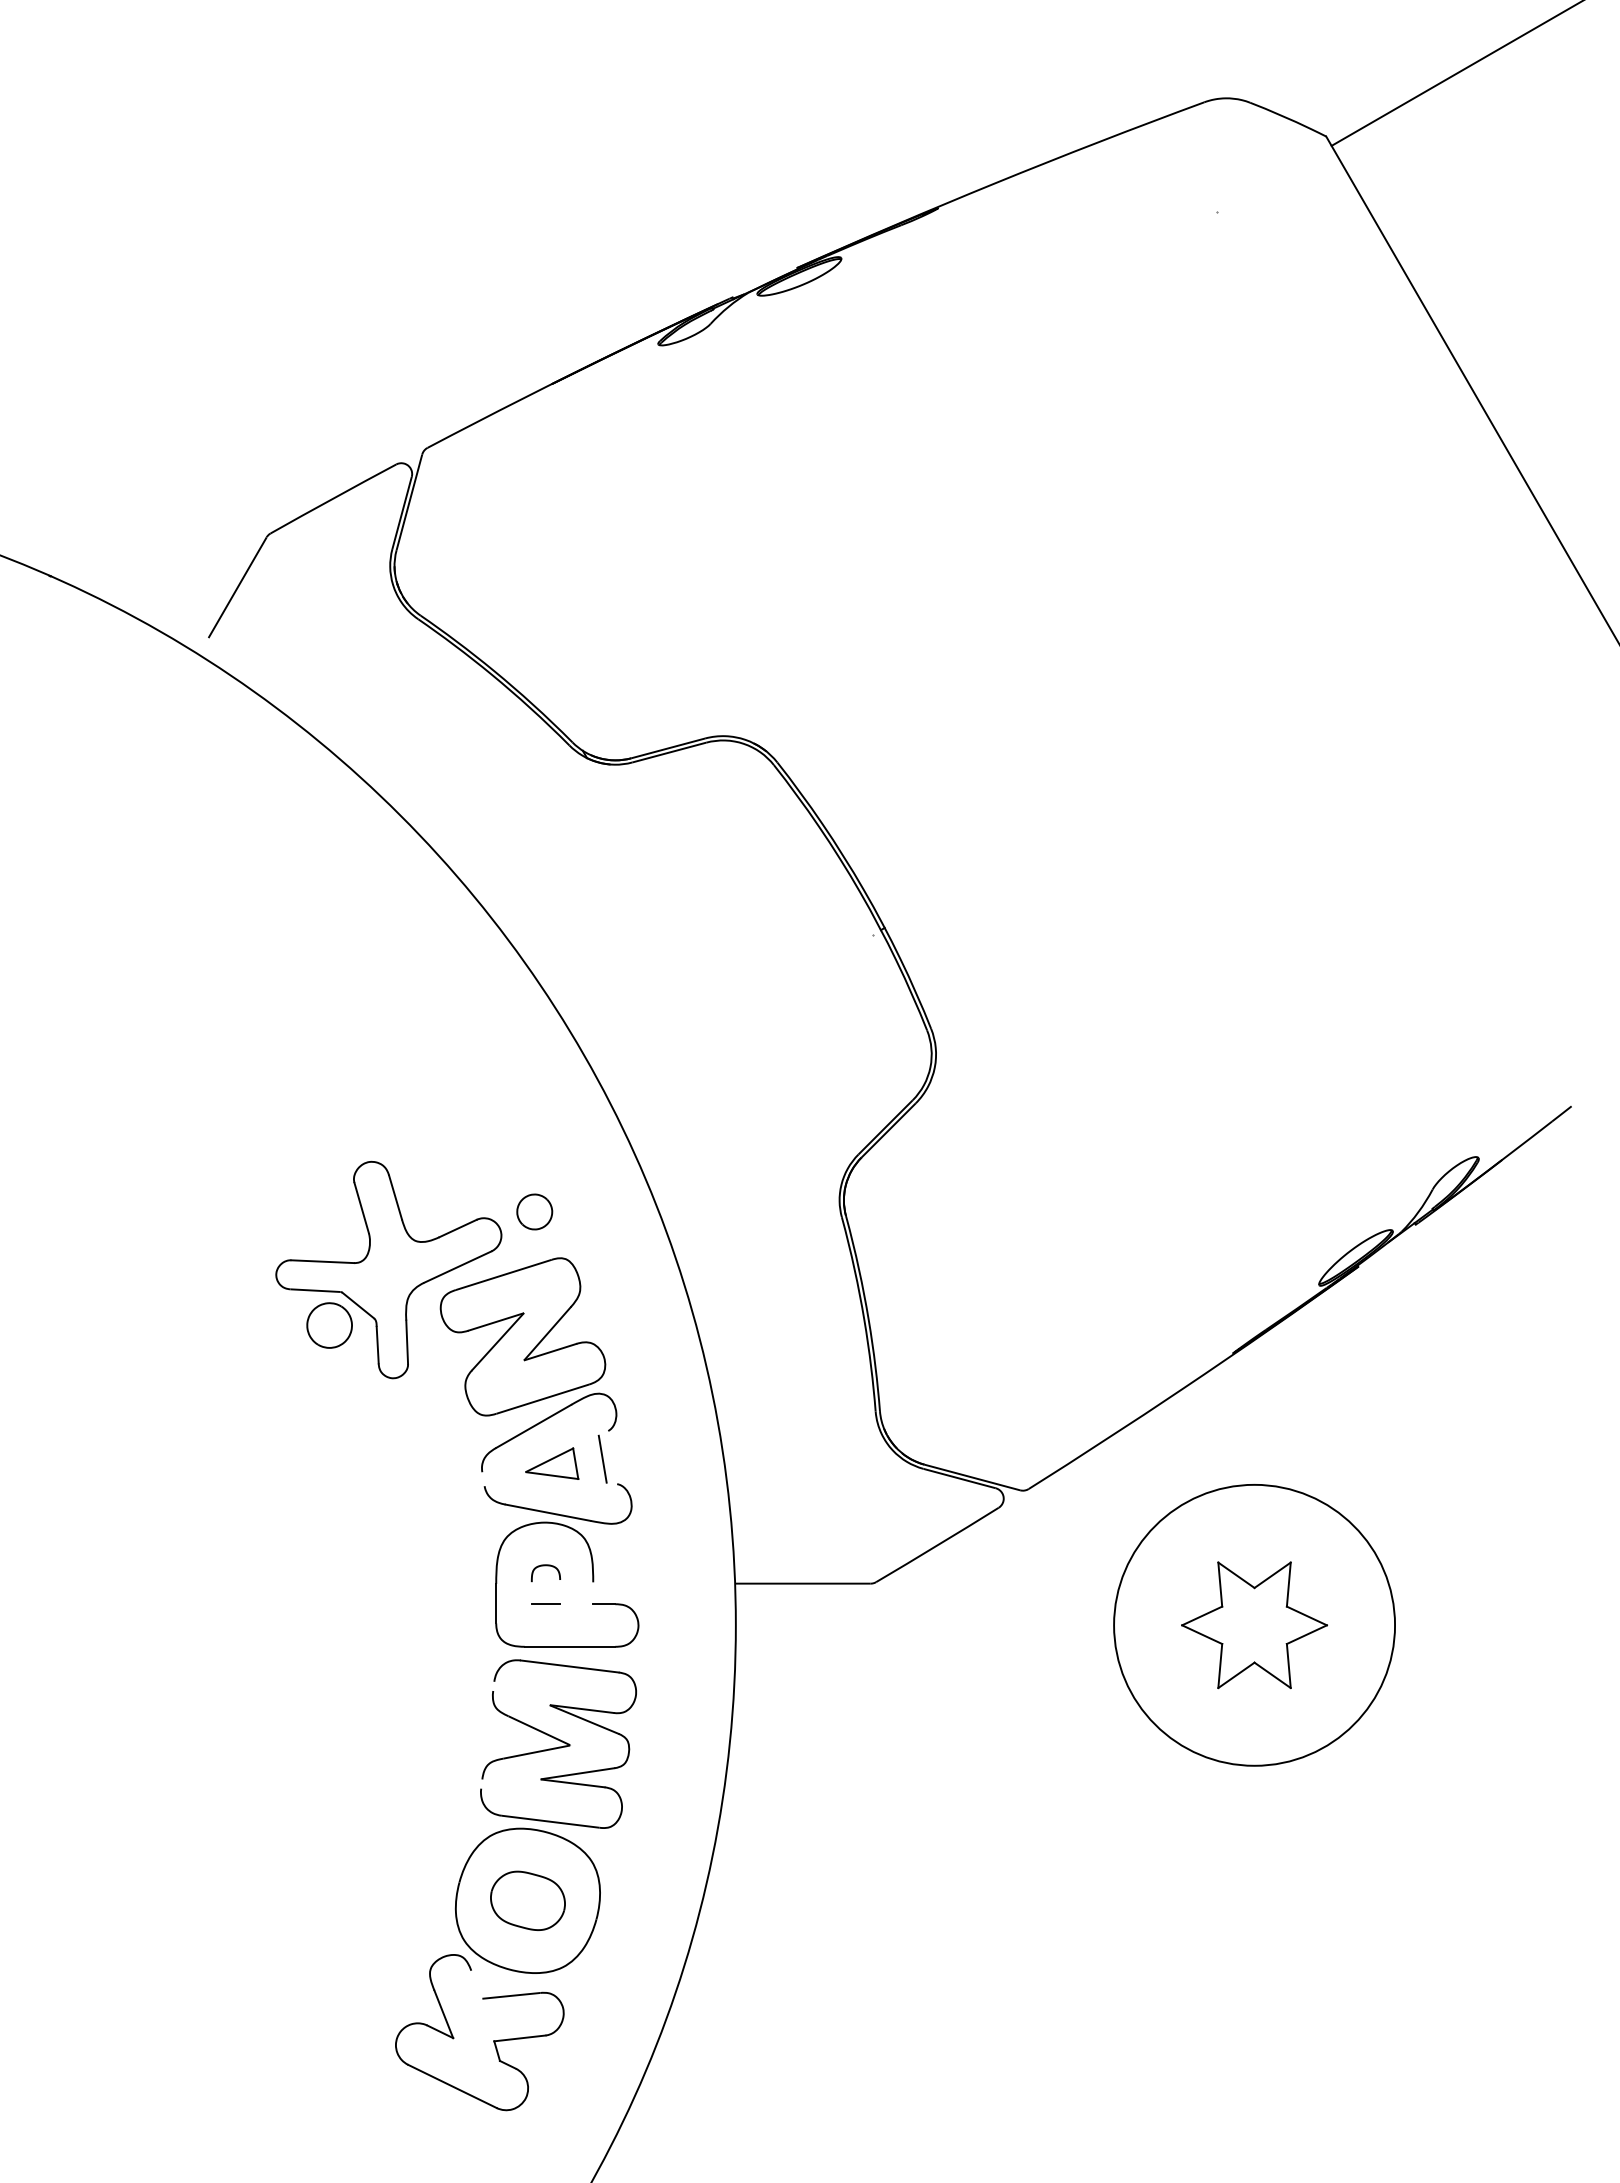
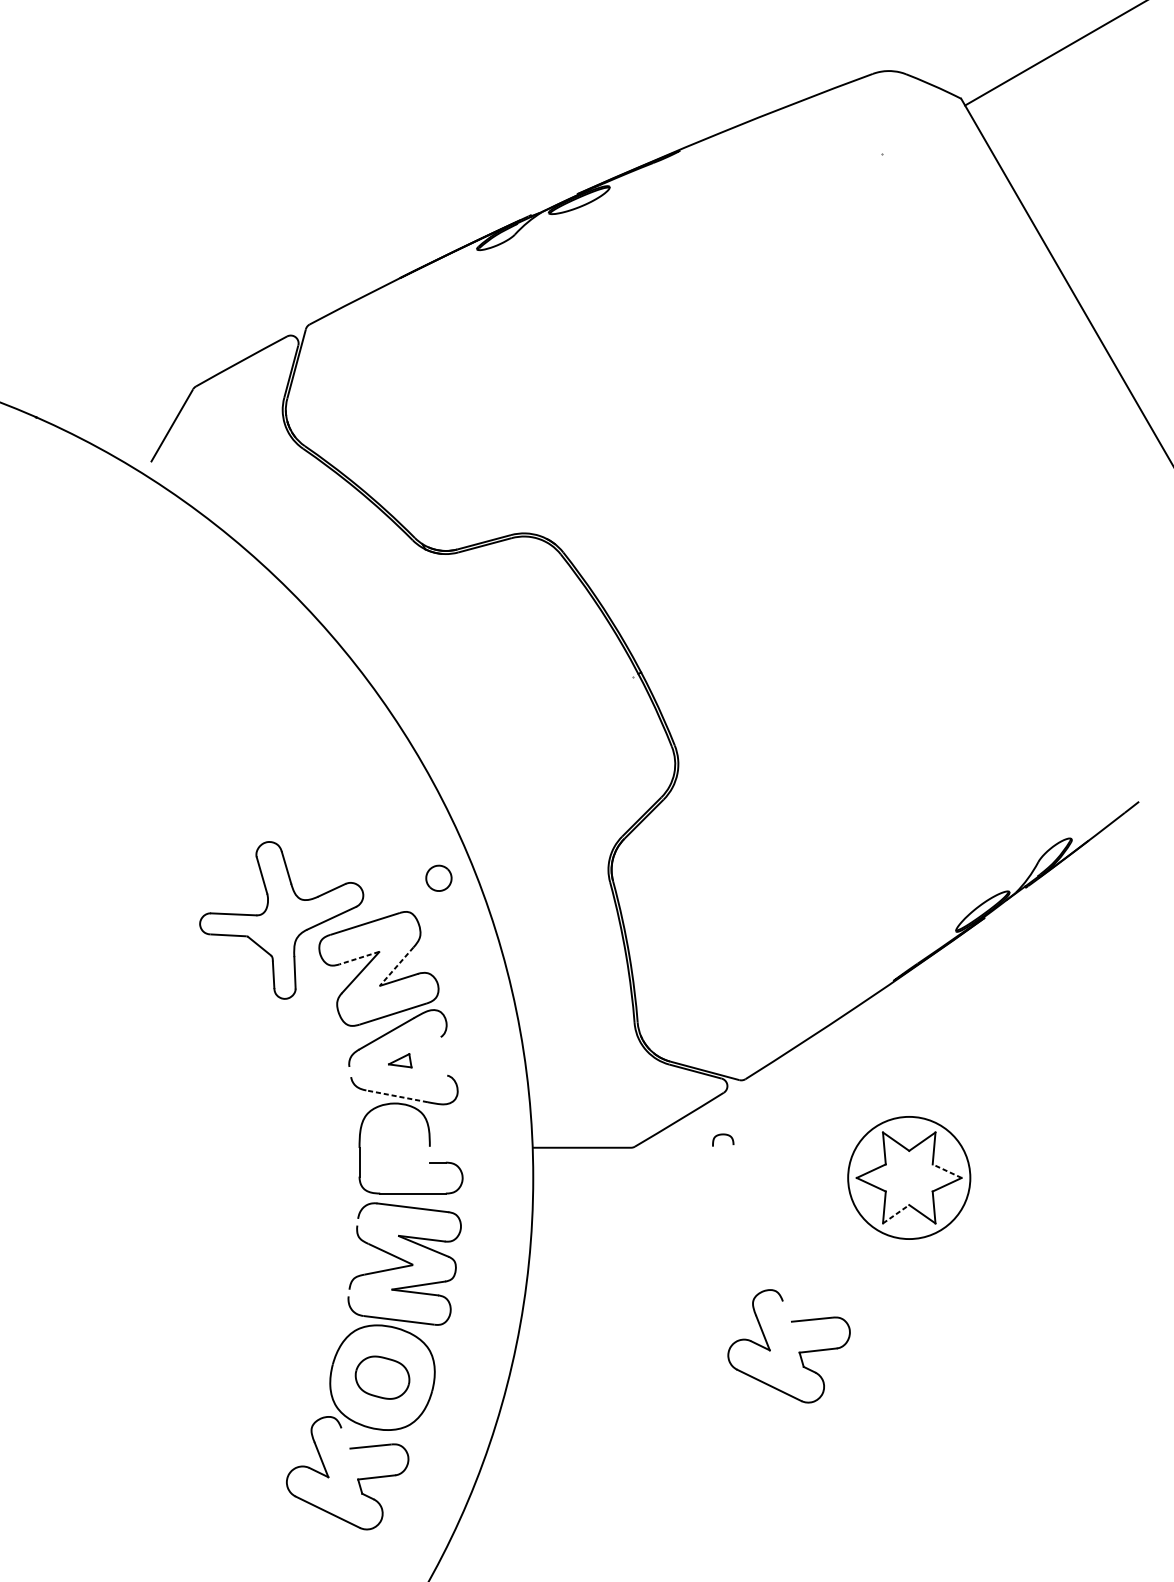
part: (534, 1211) -> (438, 877), moved
line: (495, 1322) -> (359, 958), solid -> dashed
part: (329, 1325) -> (238, 960), removed
line: (547, 1333) -> (396, 966), solid -> dashed
line: (602, 1458) -> (436, 1057), removed
part: (552, 1463) -> (400, 1060), size x0.6
line: (547, 1512) -> (396, 1096), solid -> dashed
curve: (545, 1566) -> (722, 1135), moved
line: (545, 1604) -> (395, 1162), removed
line: (1306, 1615) -> (946, 1170), solid -> dashed
circle: (1254, 1624) -> (909, 1177), size x0.6
line: (1236, 1675) -> (896, 1214), solid -> dashed
part: (1102, 1865) -> (799, 1352), added

